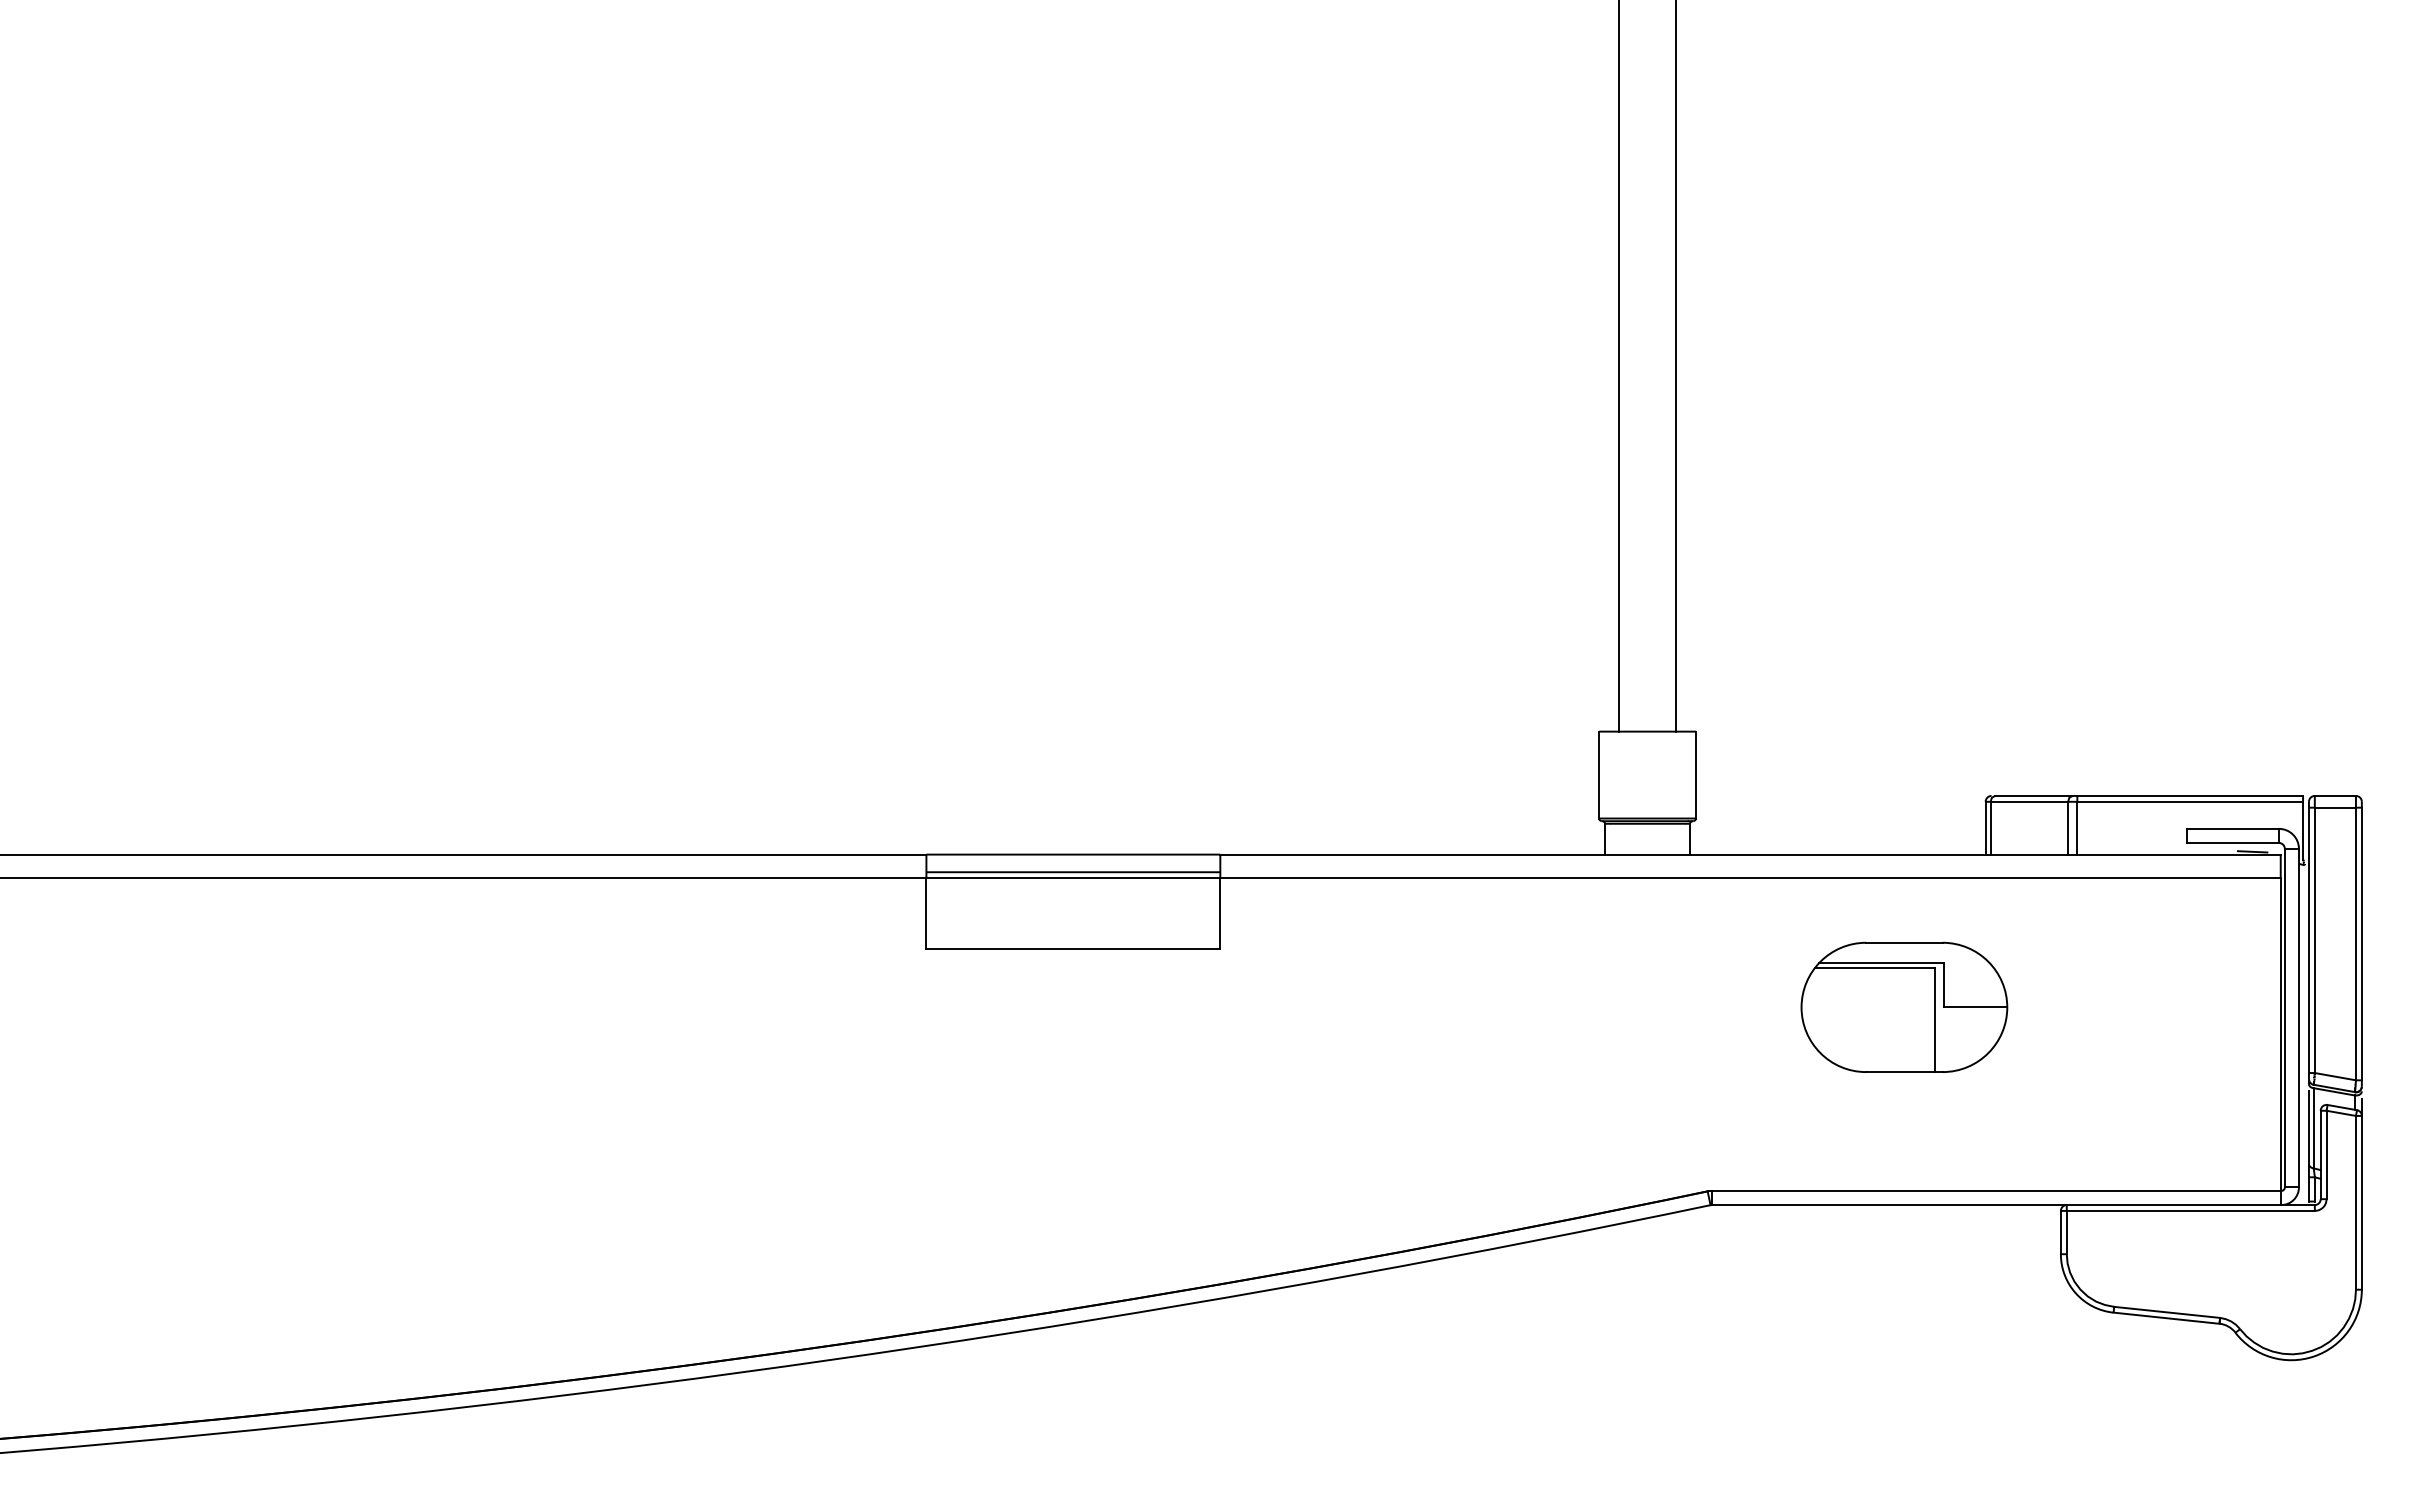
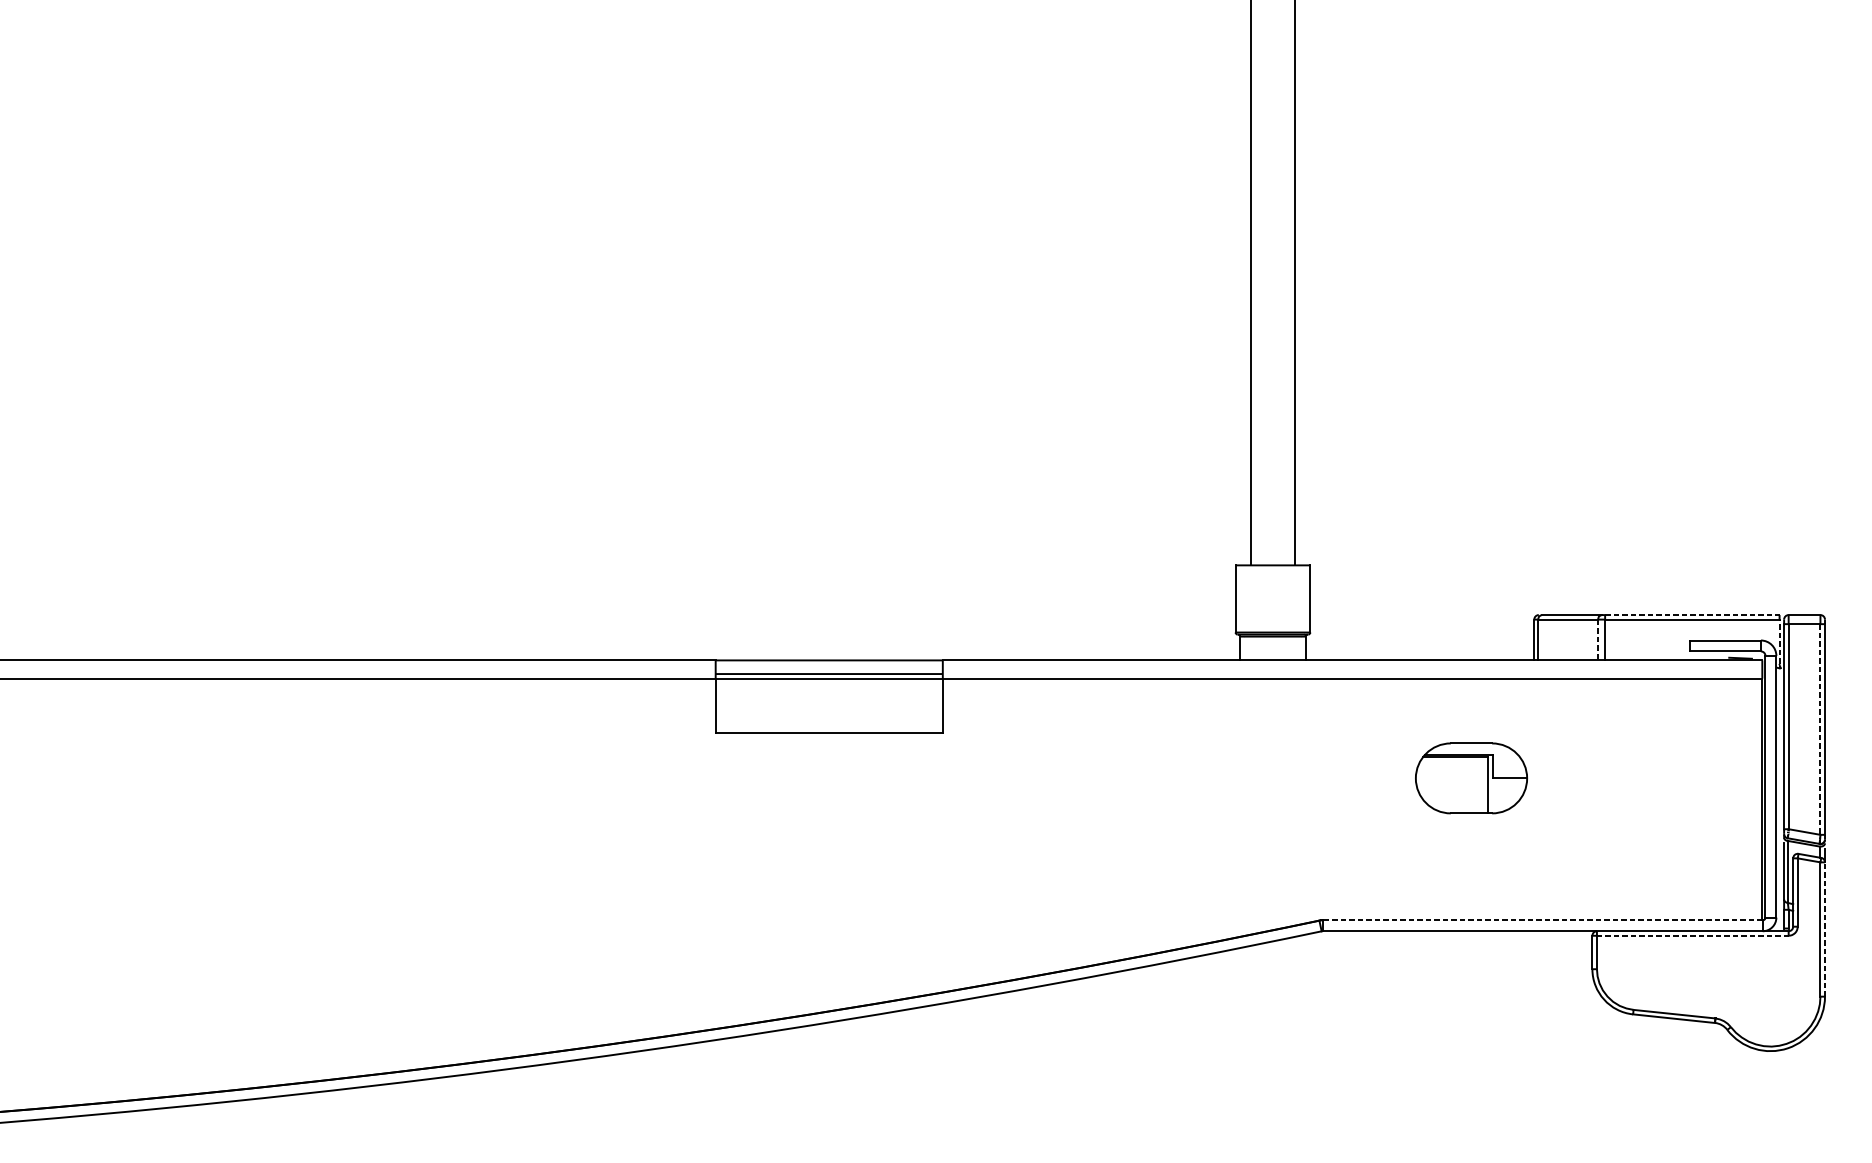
line: (2190, 795) -> (1692, 614), solid -> dashed
line: (2068, 828) -> (1598, 640), solid -> dashed
line: (2303, 830) -> (1779, 641), solid -> dashed
line: (2355, 944) -> (1820, 729), solid -> dashed
part: (1904, 1006) -> (1471, 777), size x0.7
line: (1996, 1190) -> (1542, 919), solid -> dashed
line: (2361, 1202) -> (1824, 929), solid -> dashed
line: (2191, 1210) -> (1693, 935), solid -> dashed

